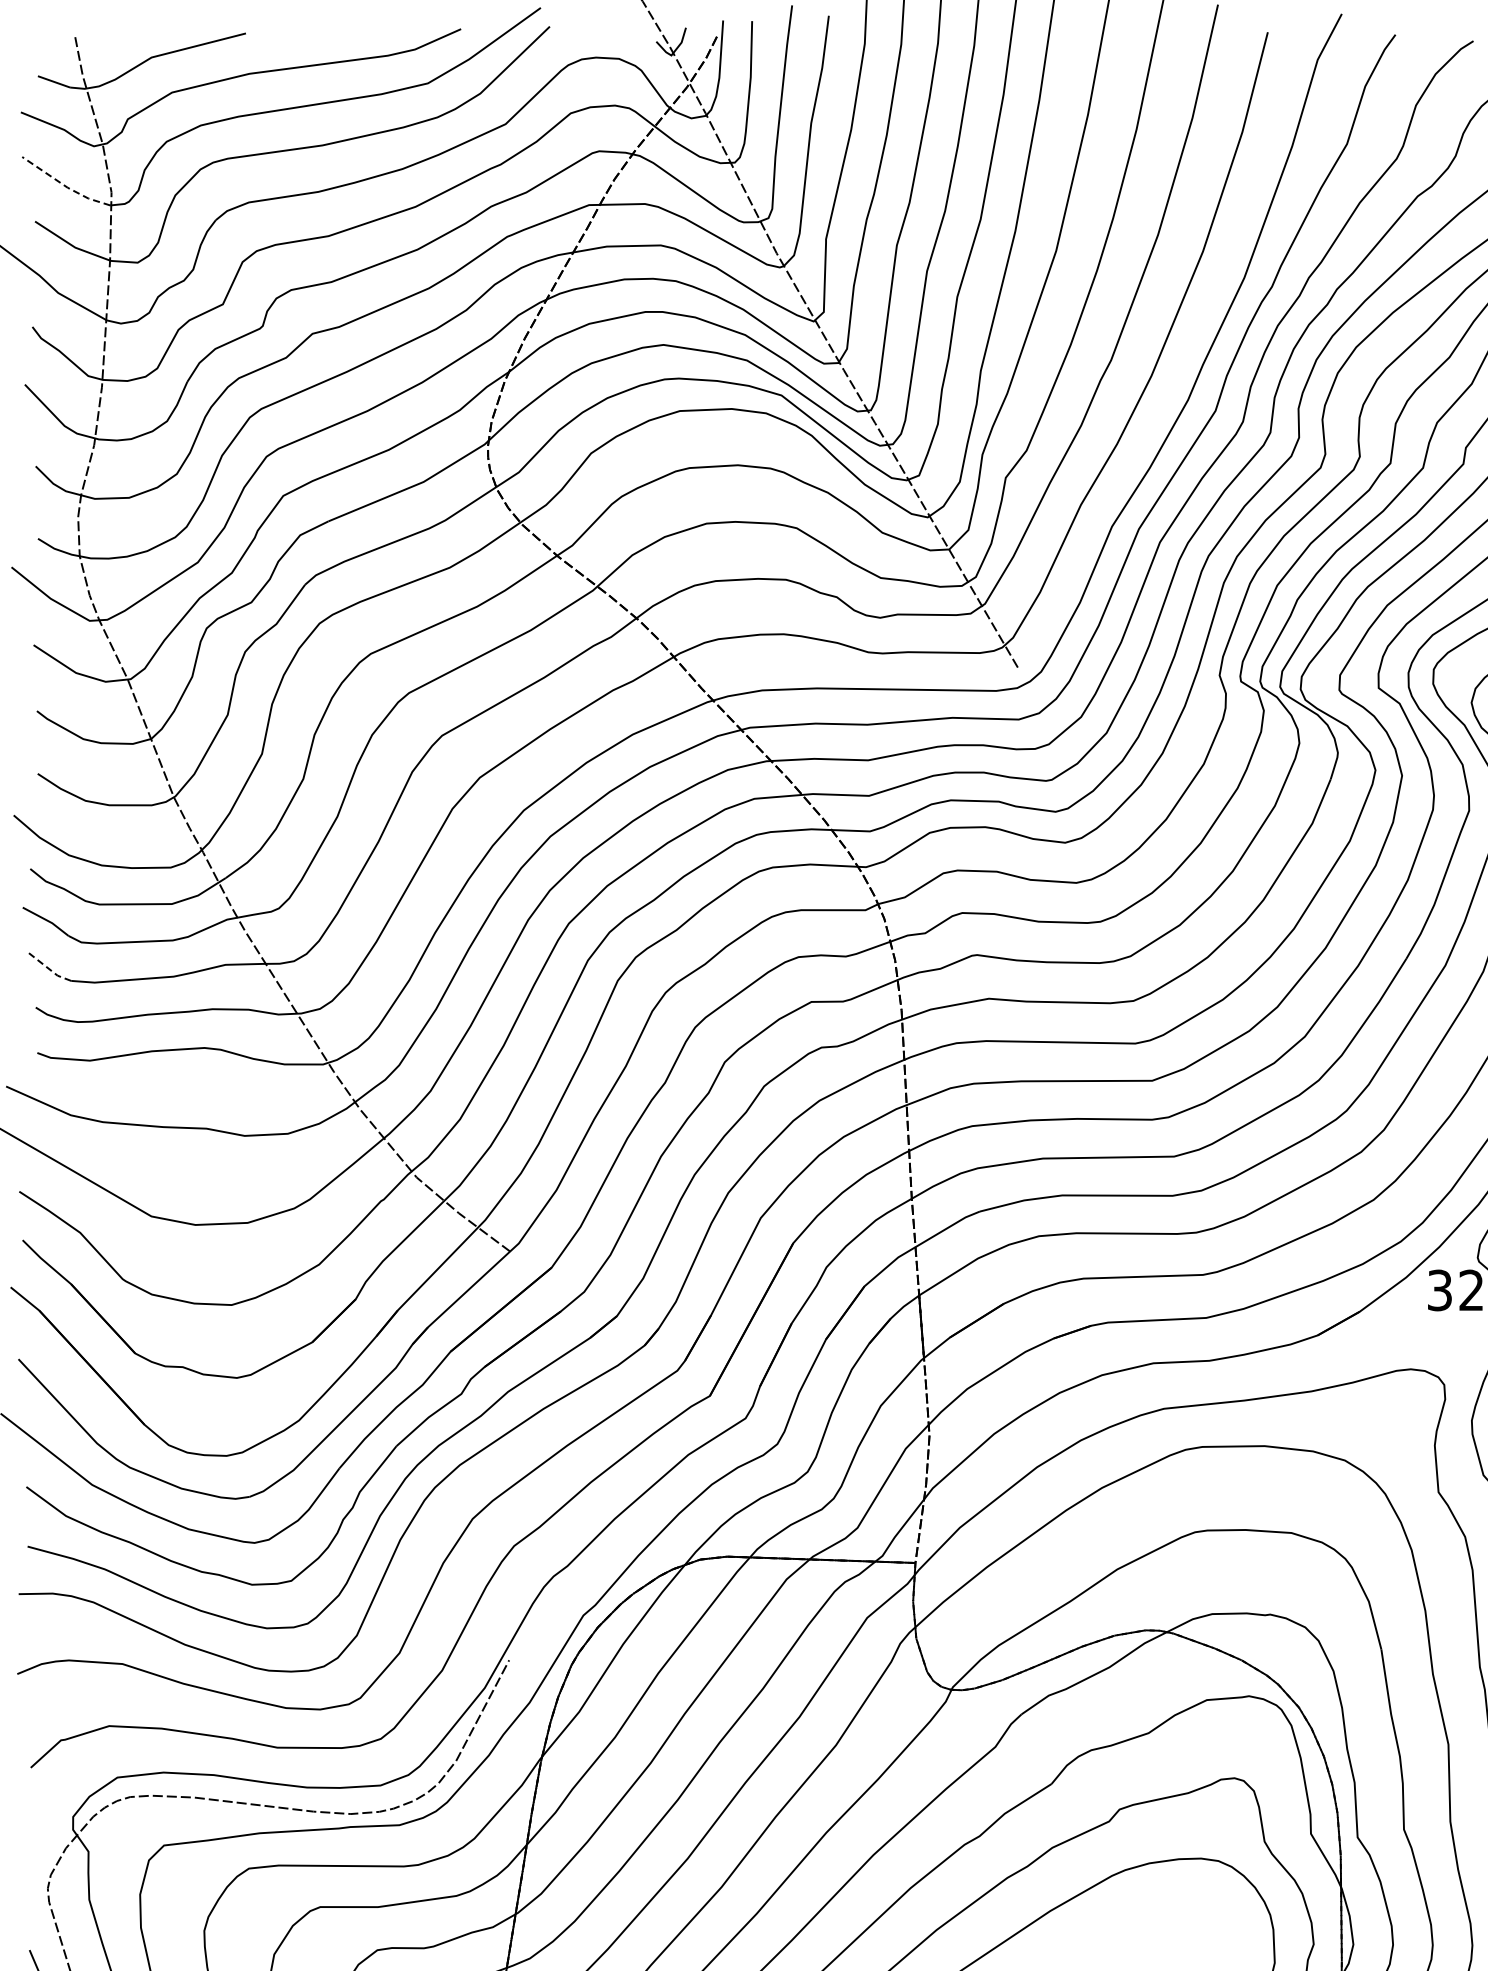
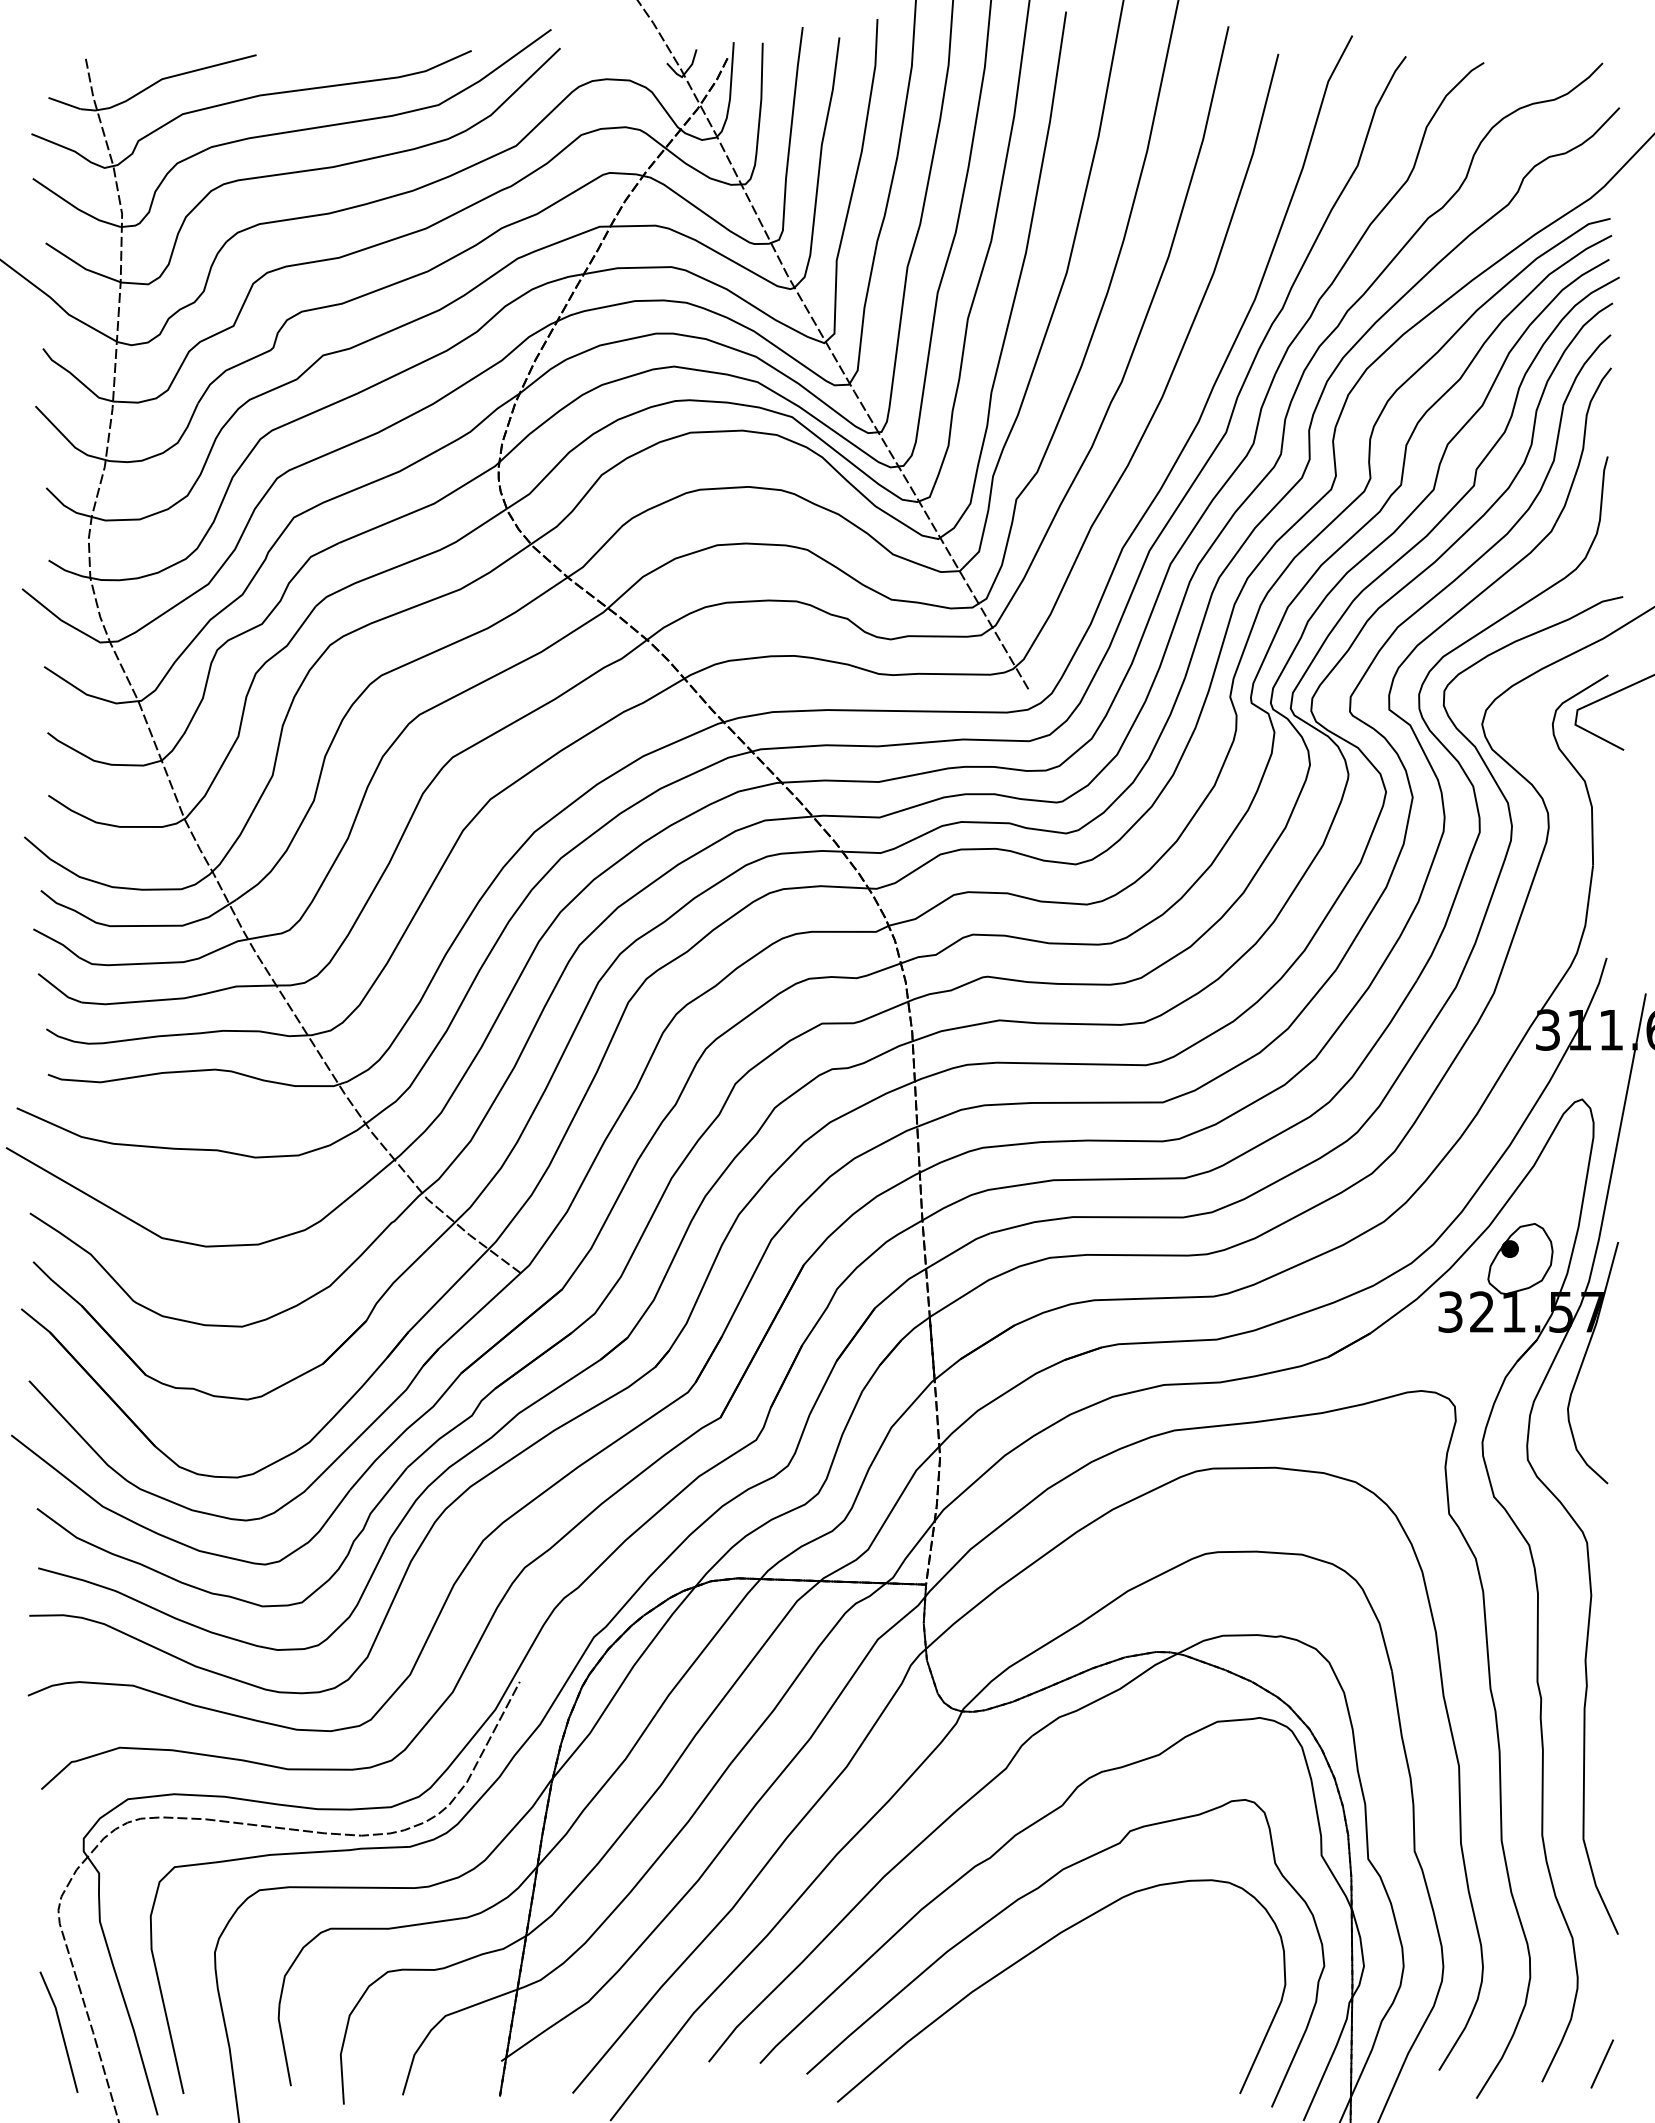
line: (64, 185) -> (75, 207), dashed -> solid
line: (48, 968) -> (59, 990), dashed -> solid

